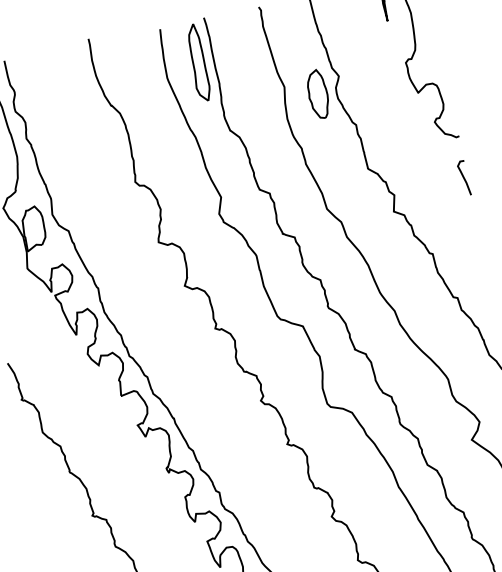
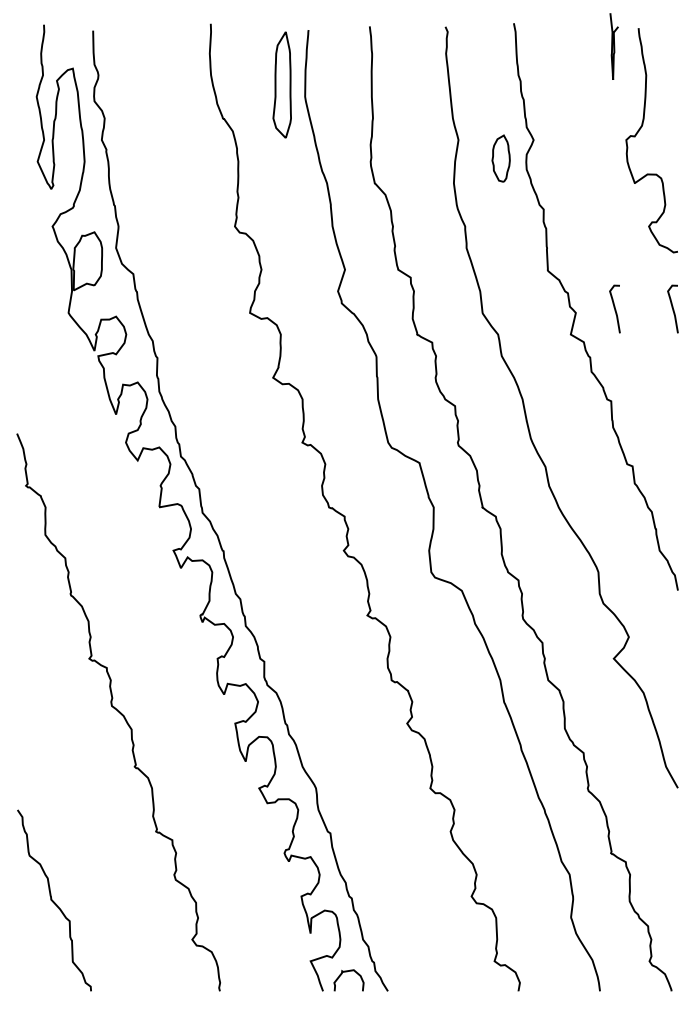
part: (197, 62) -> (281, 84), moved
part: (317, 94) -> (500, 158), size x0.7
curve: (421, 186) -> (614, 308), added

